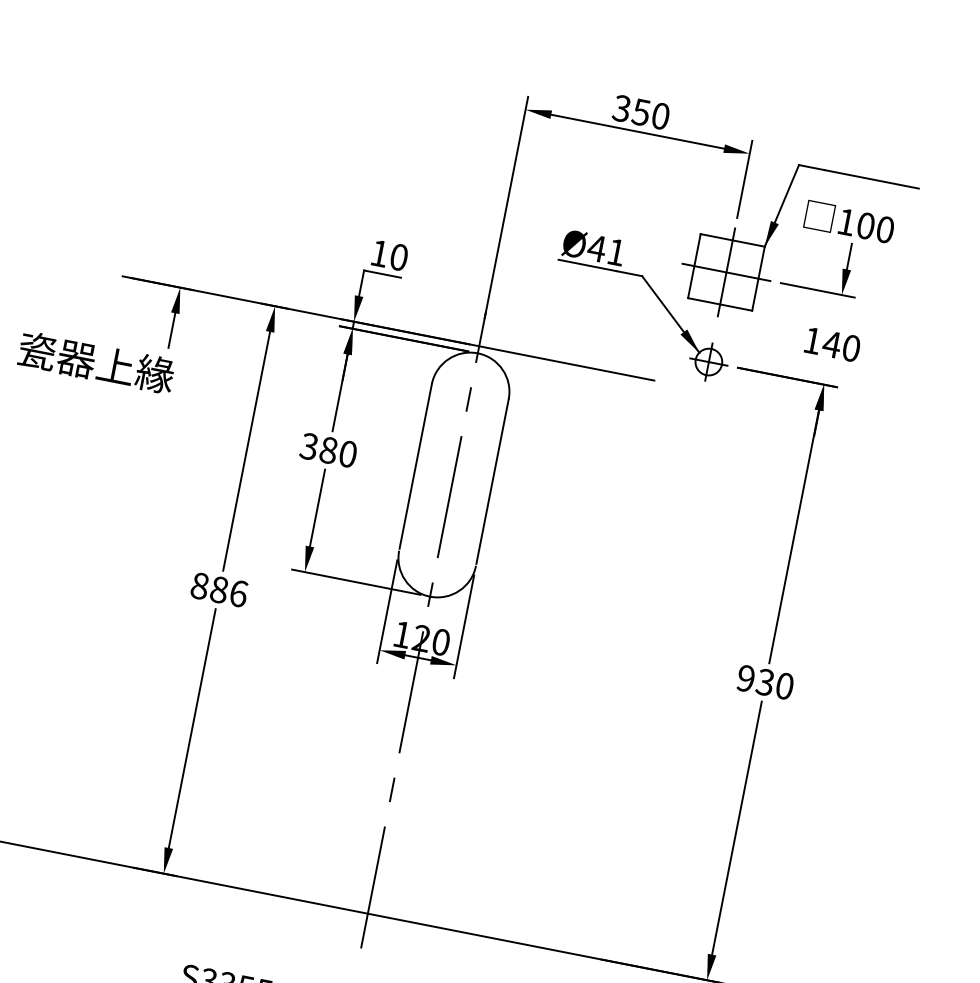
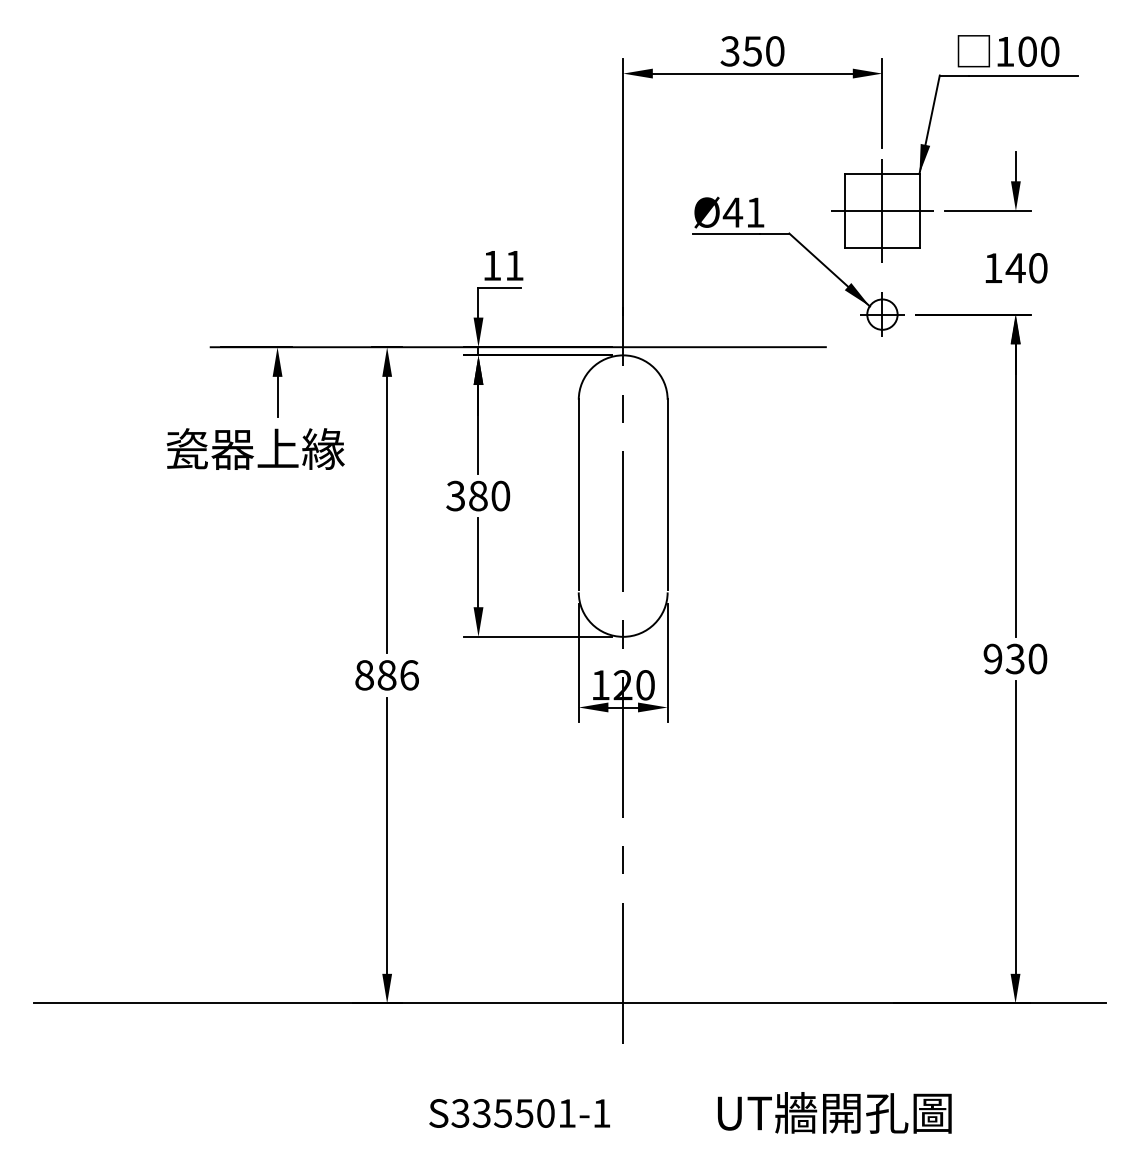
text: (849, 222) -> (1008, 51), moved
text: (399, 257) -> (514, 265), 10 -> 11
text: (96, 362) -> (255, 448), moved

